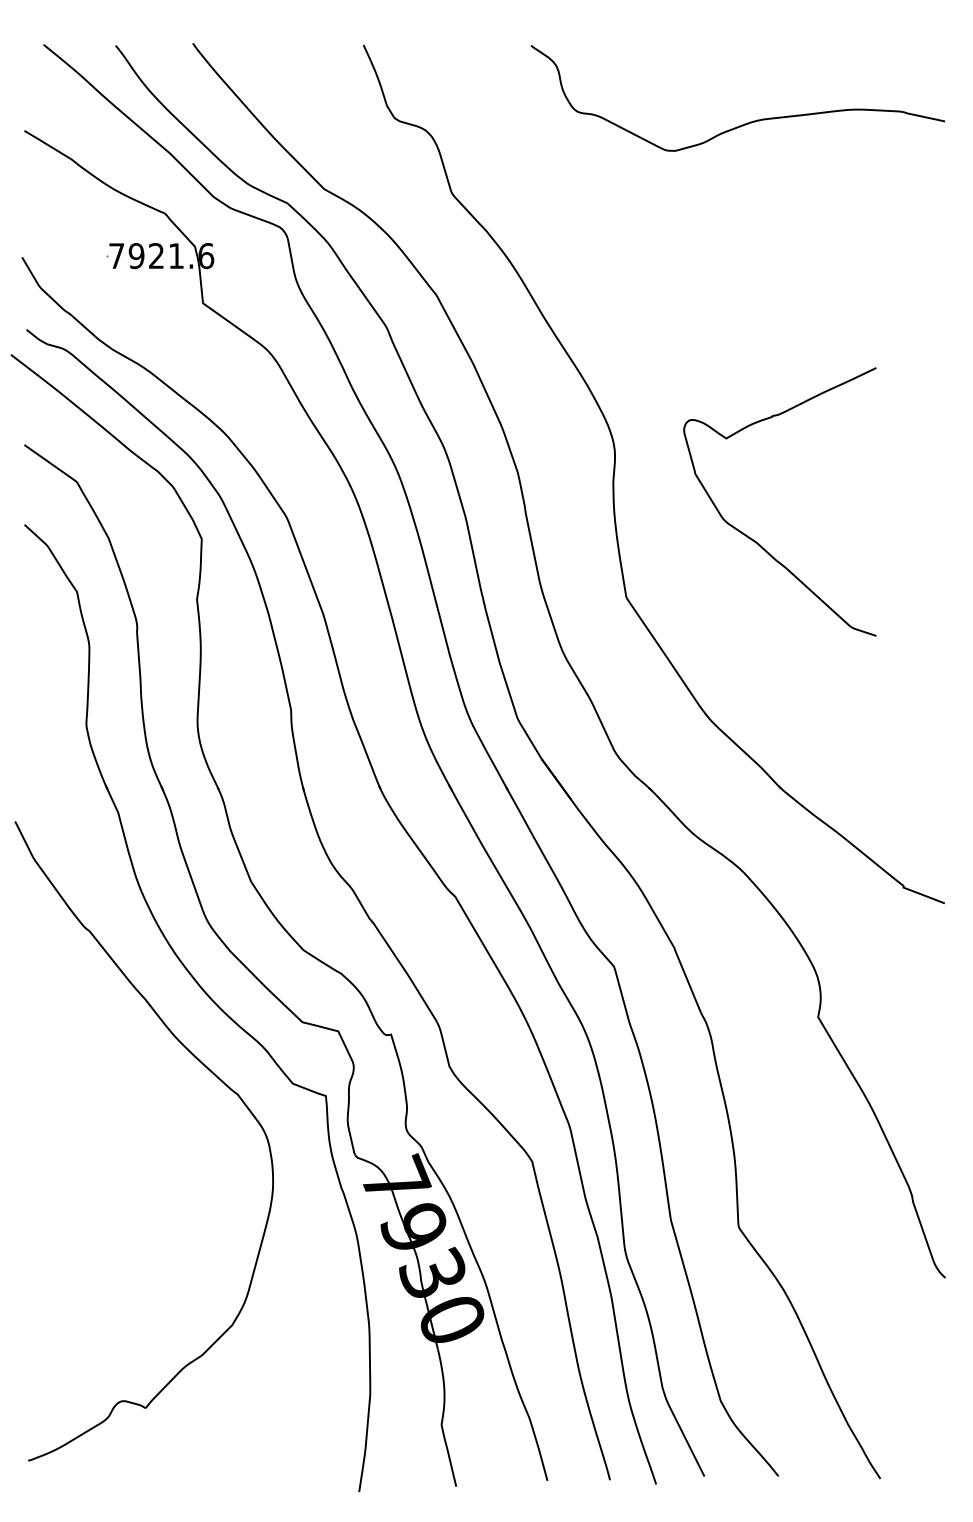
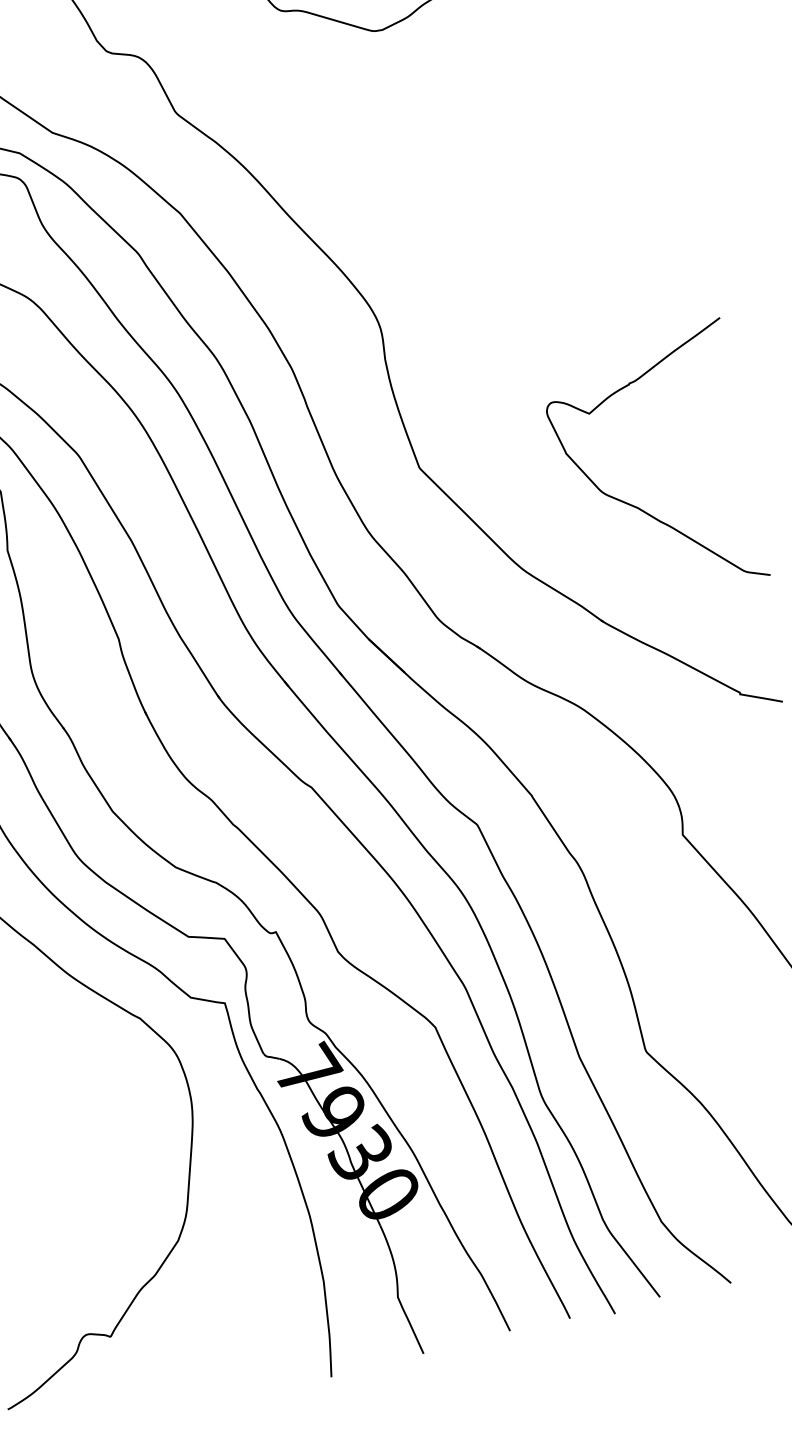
curve: (755, 540) -> (636, 506), moved

